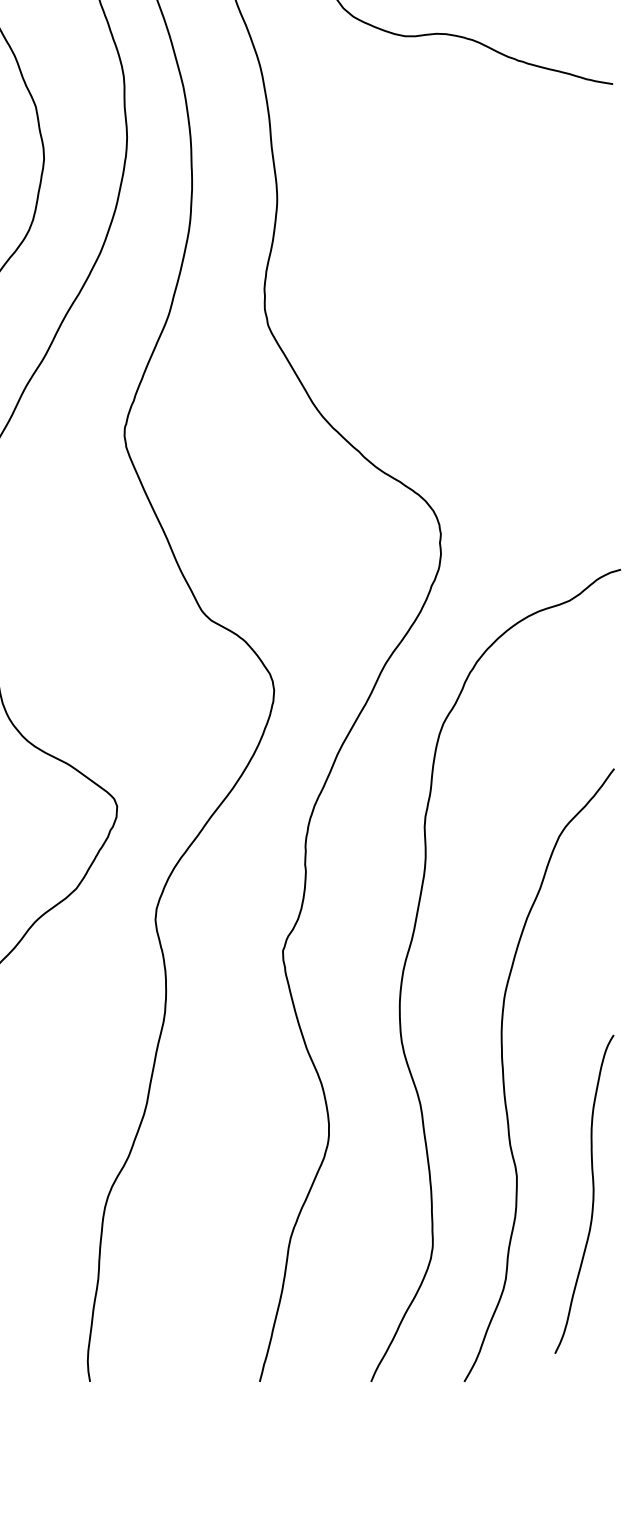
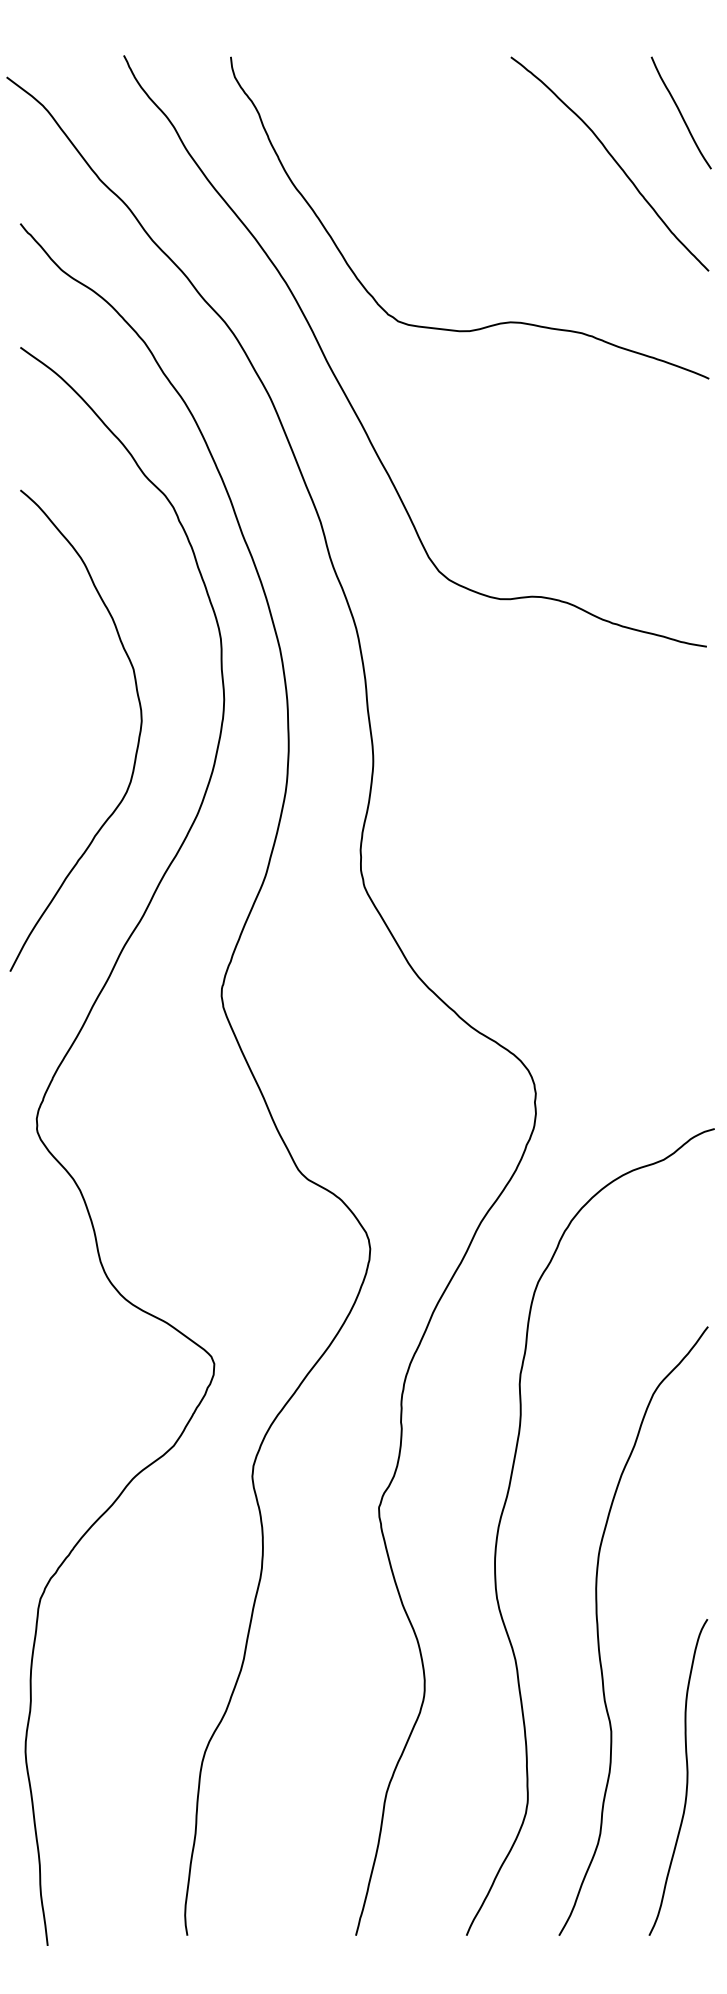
curve: (592, 1194) -> (686, 1777), moved

